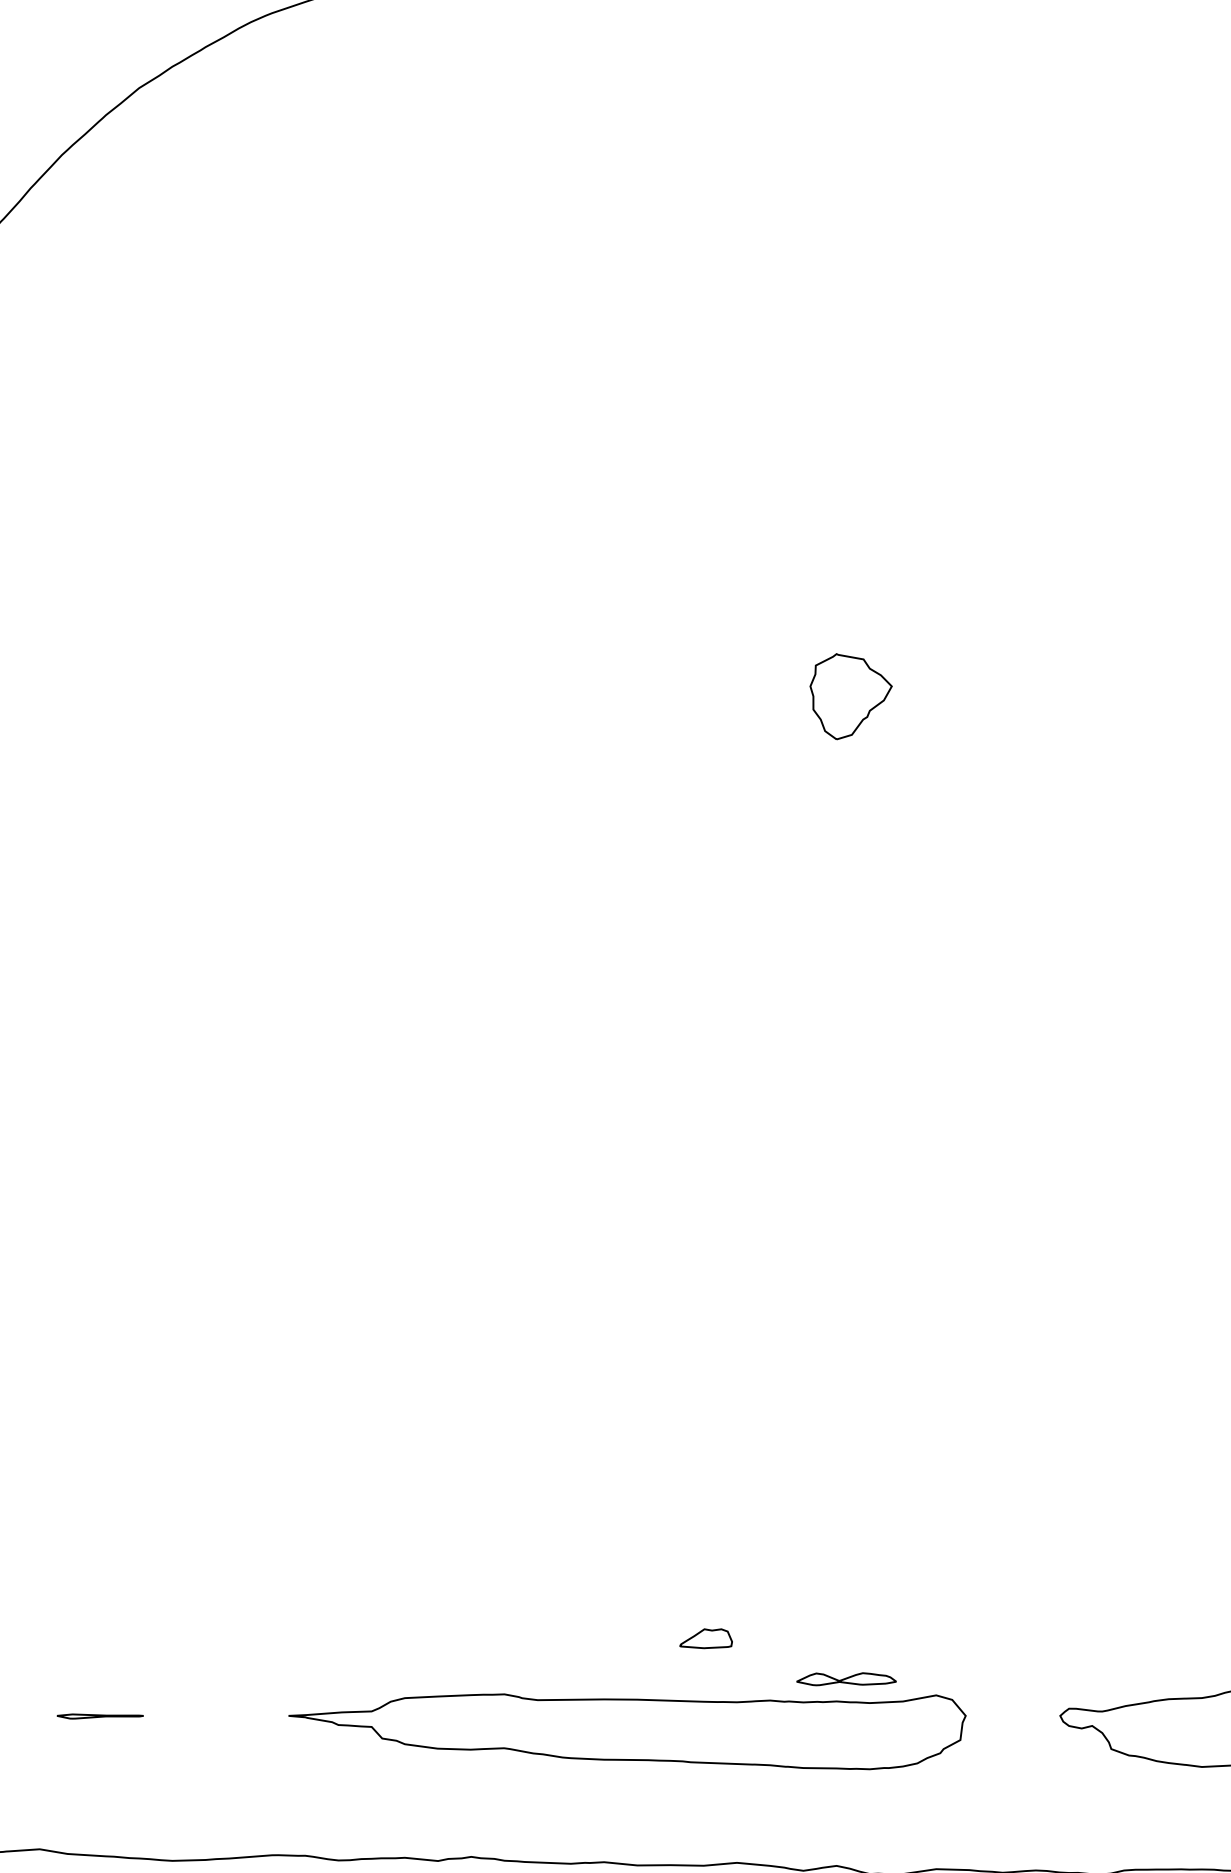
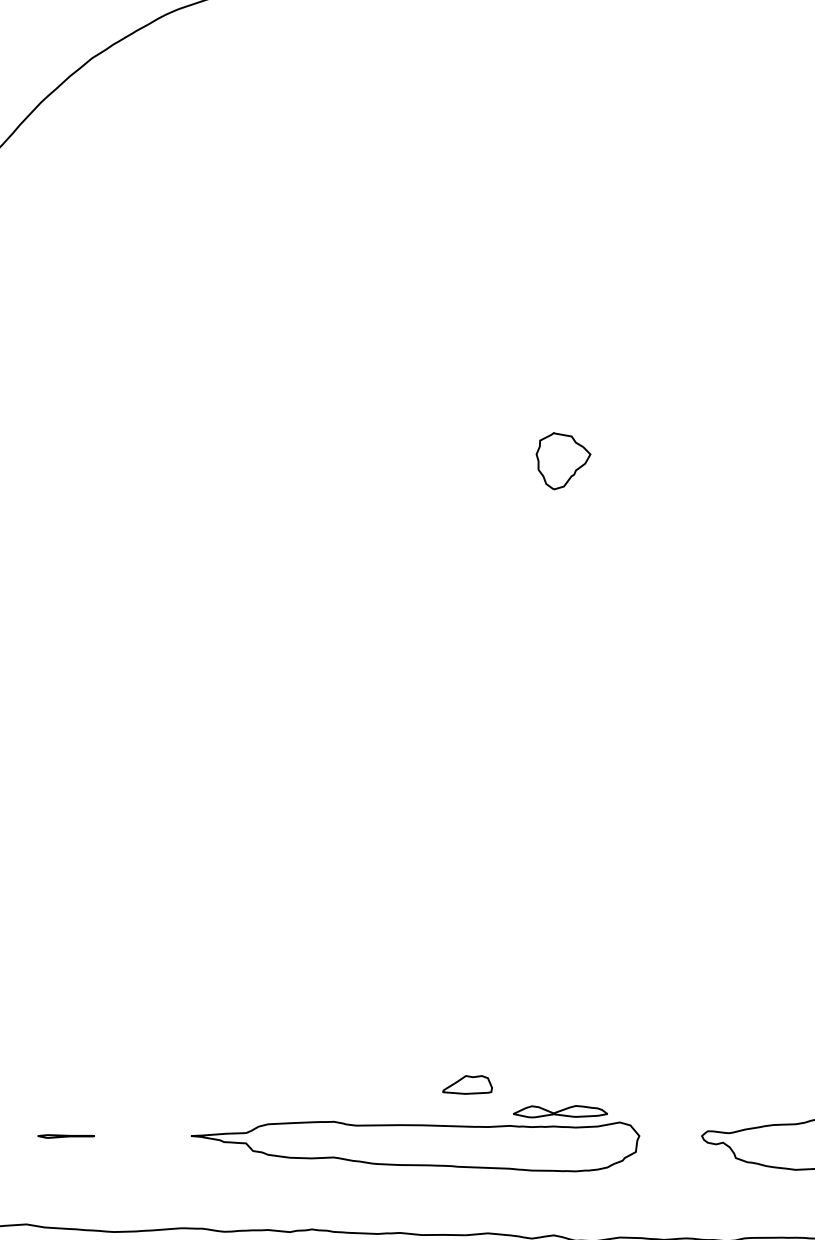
part: (706, 1638) -> (467, 1084), size x1.43
part: (846, 1678) -> (560, 1111), size x1.43

